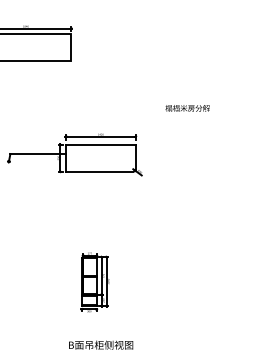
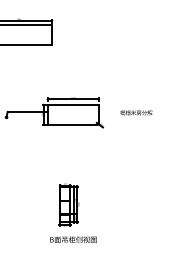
text: (187, 108) -> (136, 112), moved
text: (101, 344) -> (73, 239), moved

